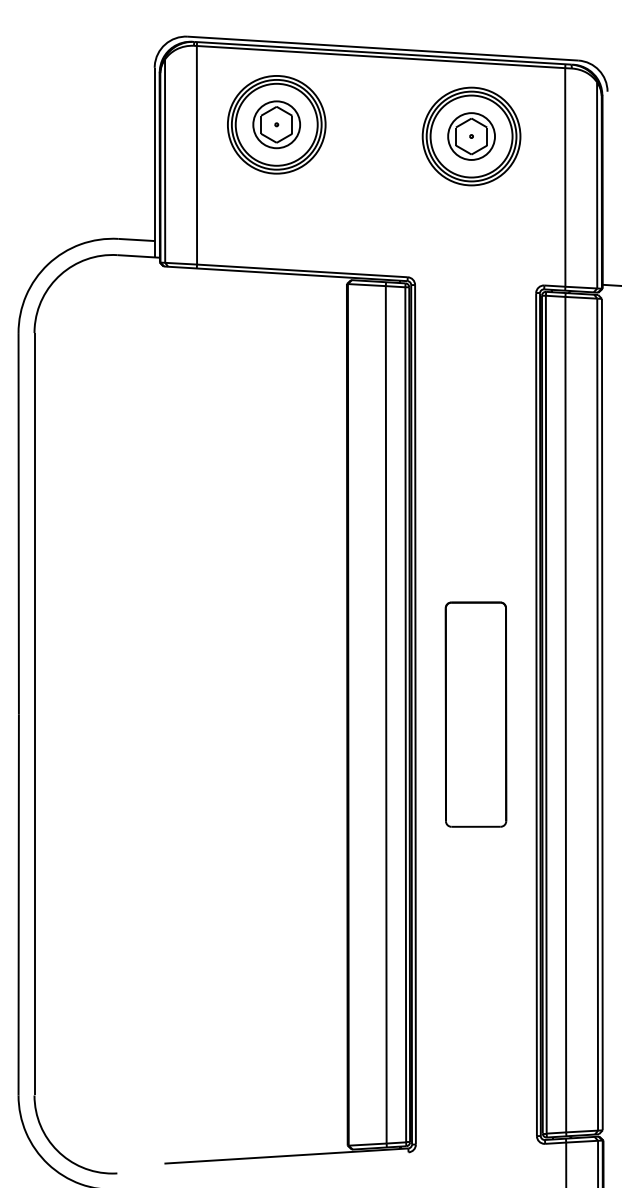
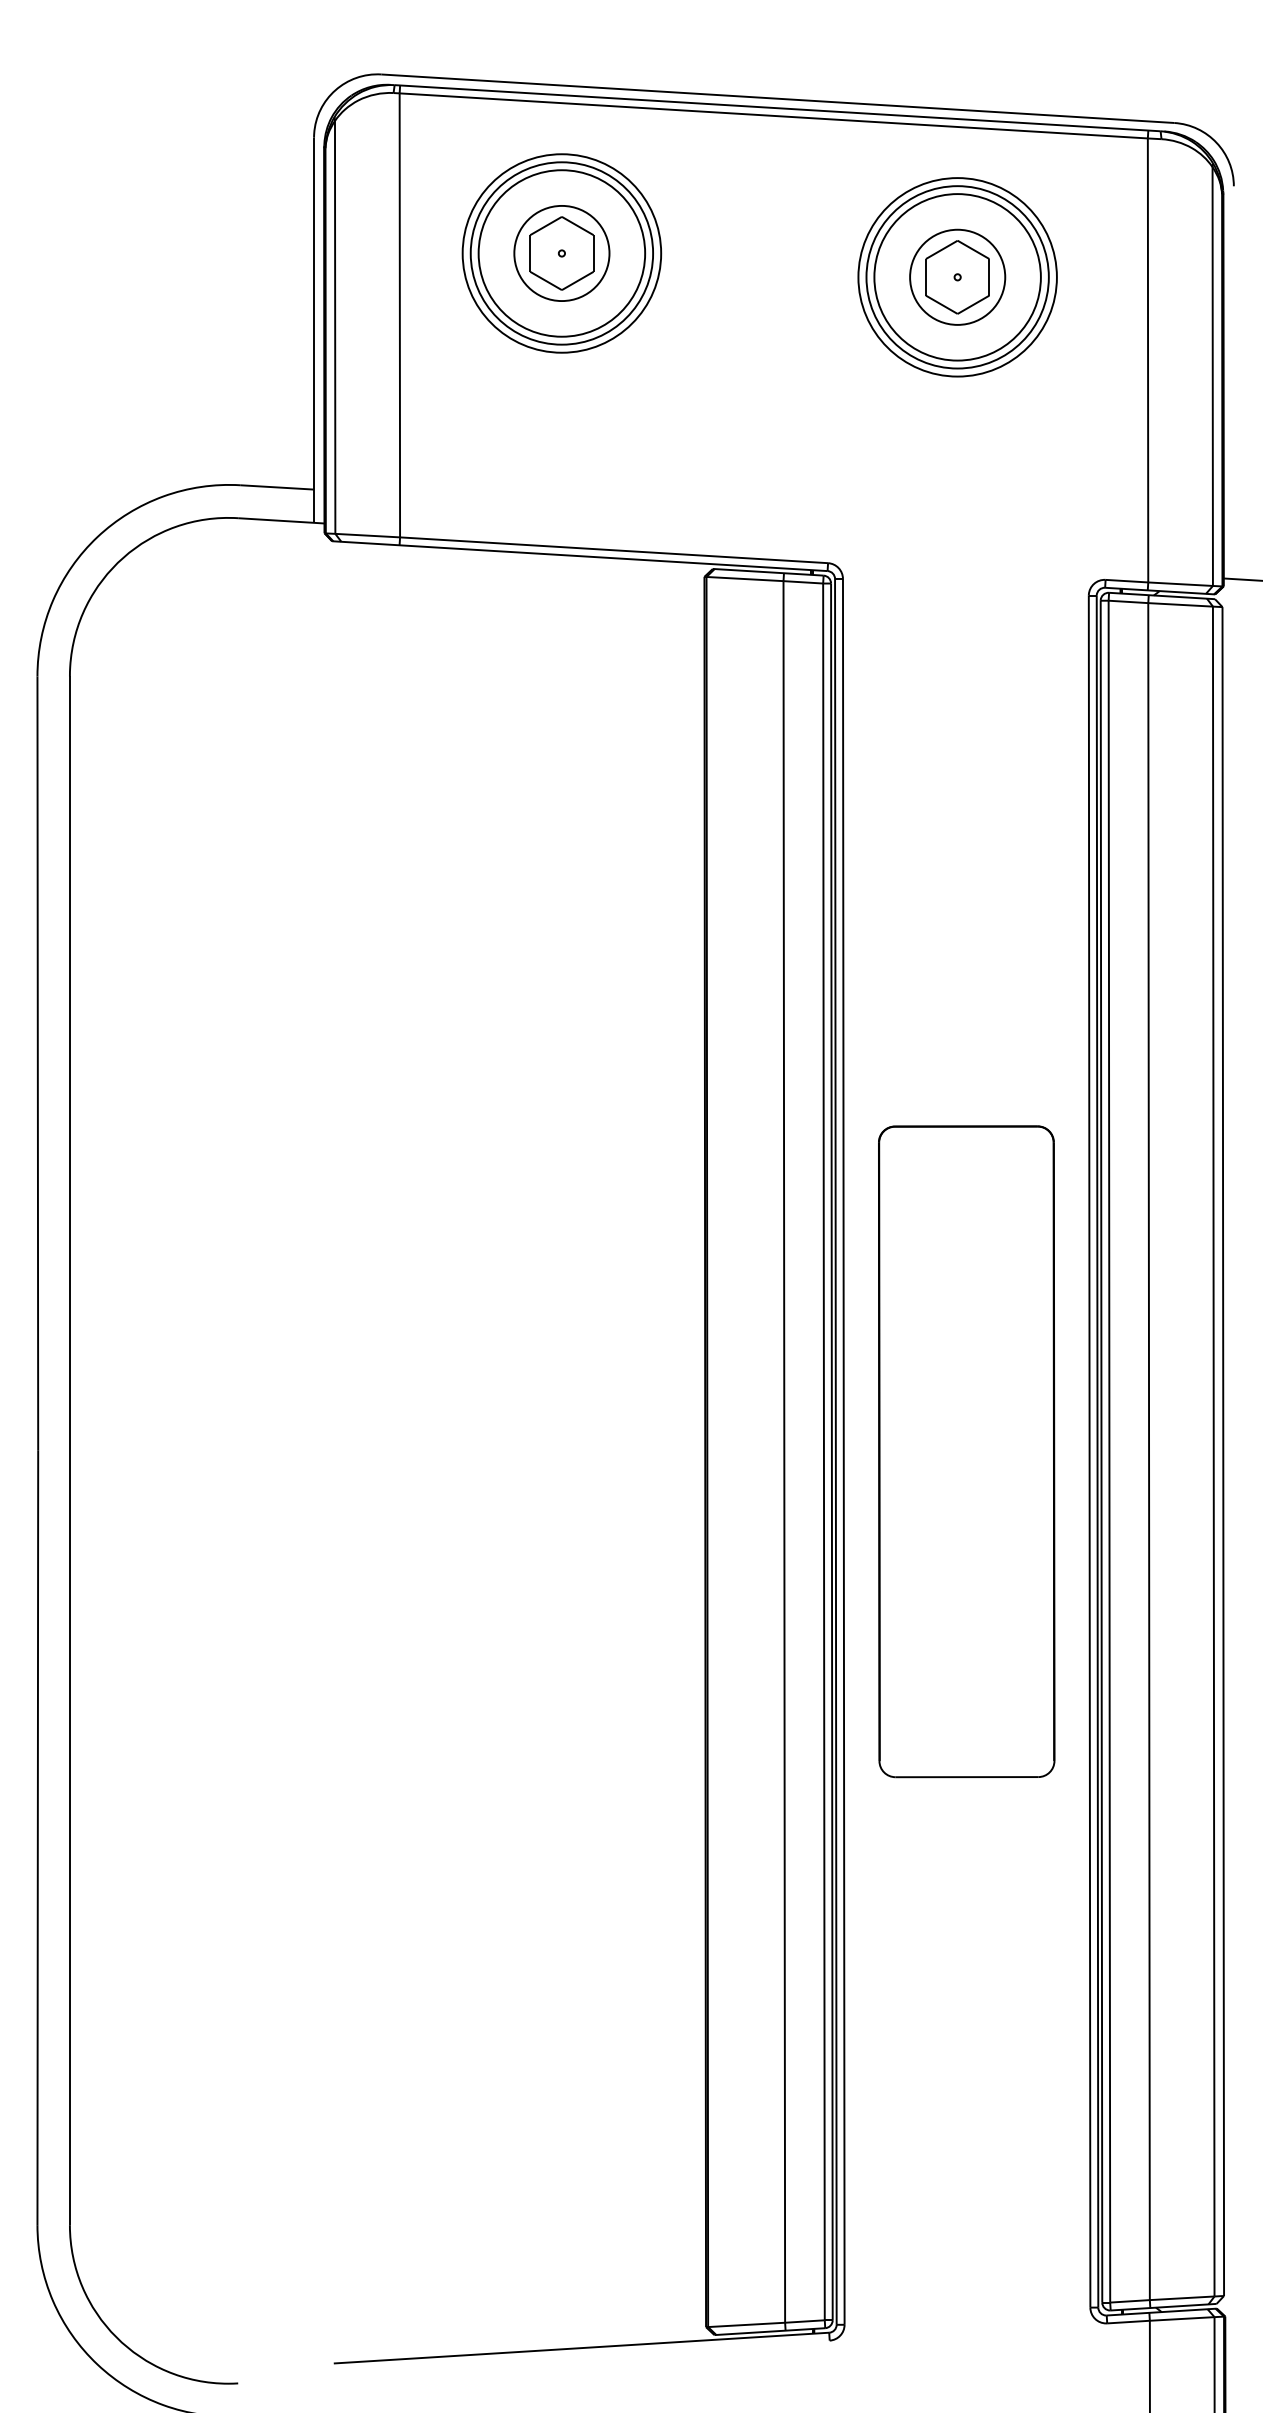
part: (475, 714) -> (965, 1451), size x1.43

